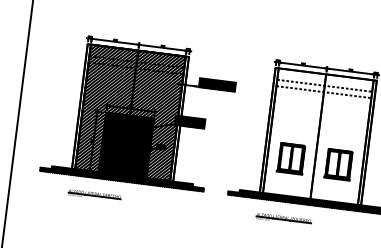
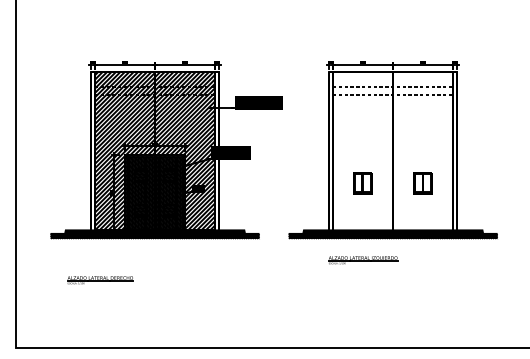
part: (290, 158) -> (362, 183), size x0.6
part: (338, 164) -> (422, 183), size x0.6
part: (94, 195) -> (100, 280), moved

